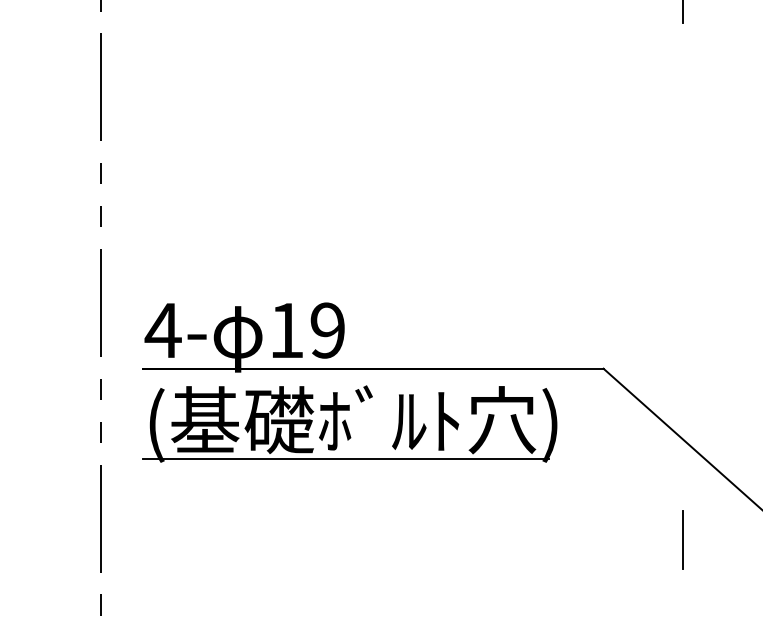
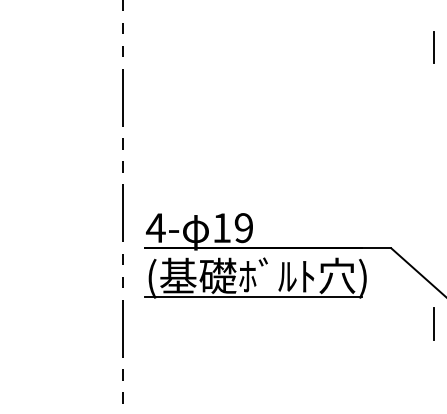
line: (682, 538) -> (433, 323), moved

